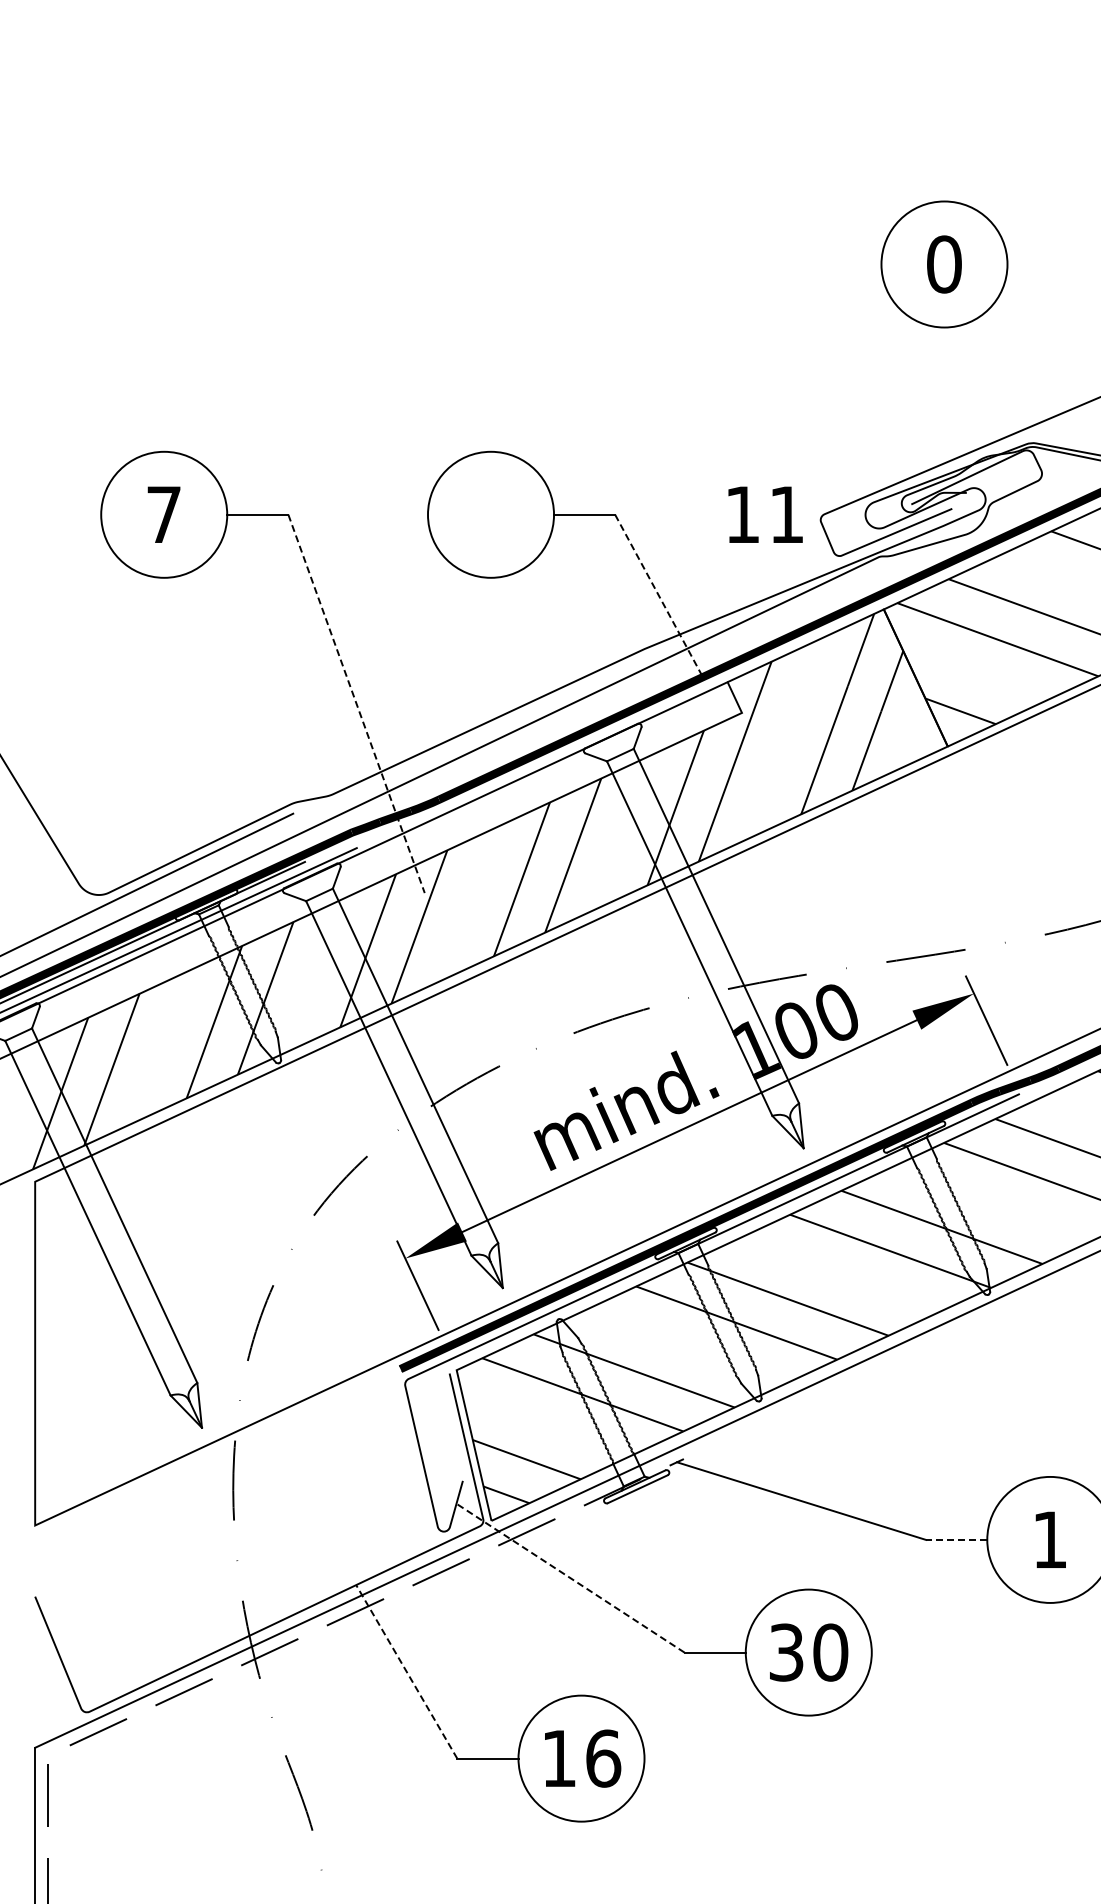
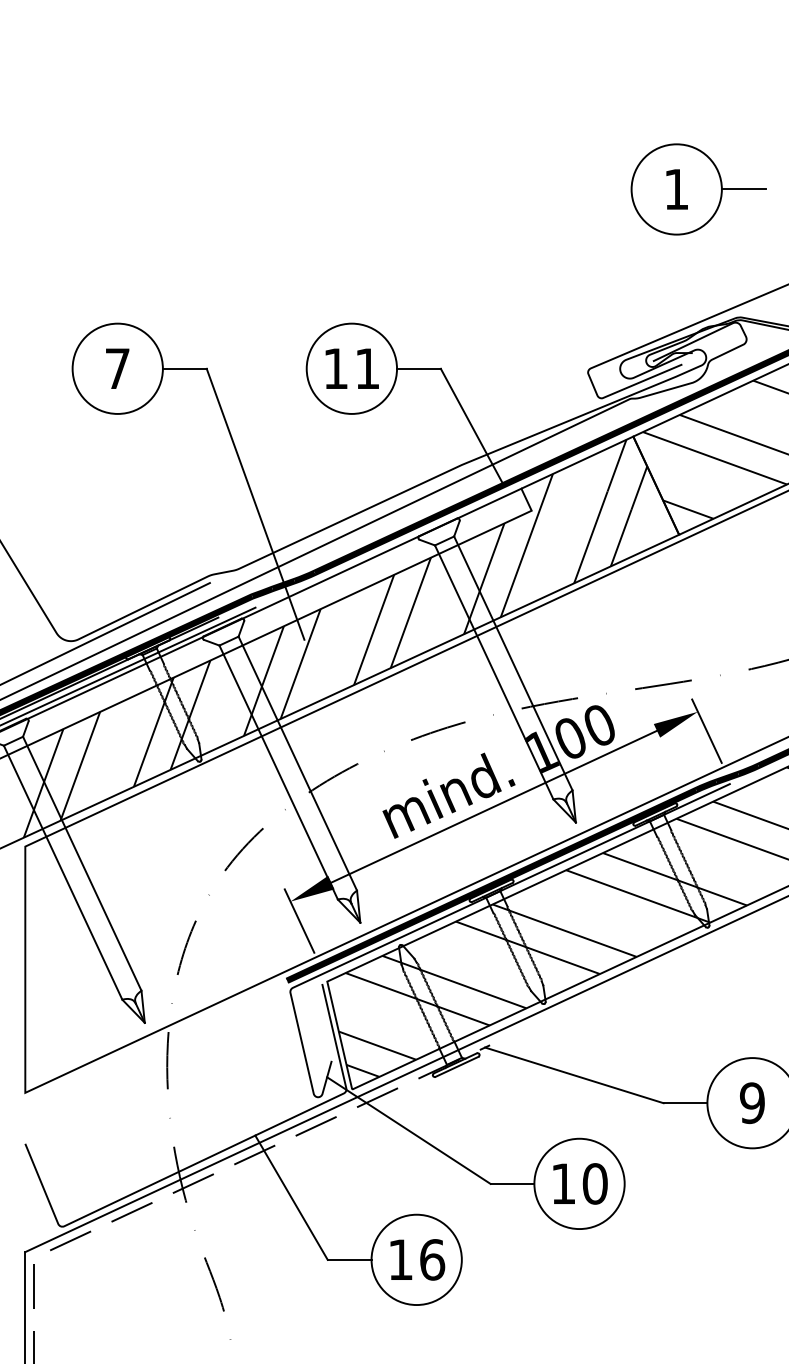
text: (944, 264) -> (676, 189), 0 -> 1
line: (1037, 264) -> (743, 189), added
text: (765, 514) -> (352, 368), moved
line: (659, 596) -> (472, 427), dashed -> solid
line: (356, 704) -> (255, 504), dashed -> solid
line: (956, 1539) -> (685, 1102), dashed -> solid
text: (1049, 1539) -> (751, 1102), 1 -> 9
line: (570, 1577) -> (408, 1130), dashed -> solid
text: (786, 1652) -> (563, 1183), 30 -> 10
line: (406, 1671) -> (291, 1197), dashed -> solid

